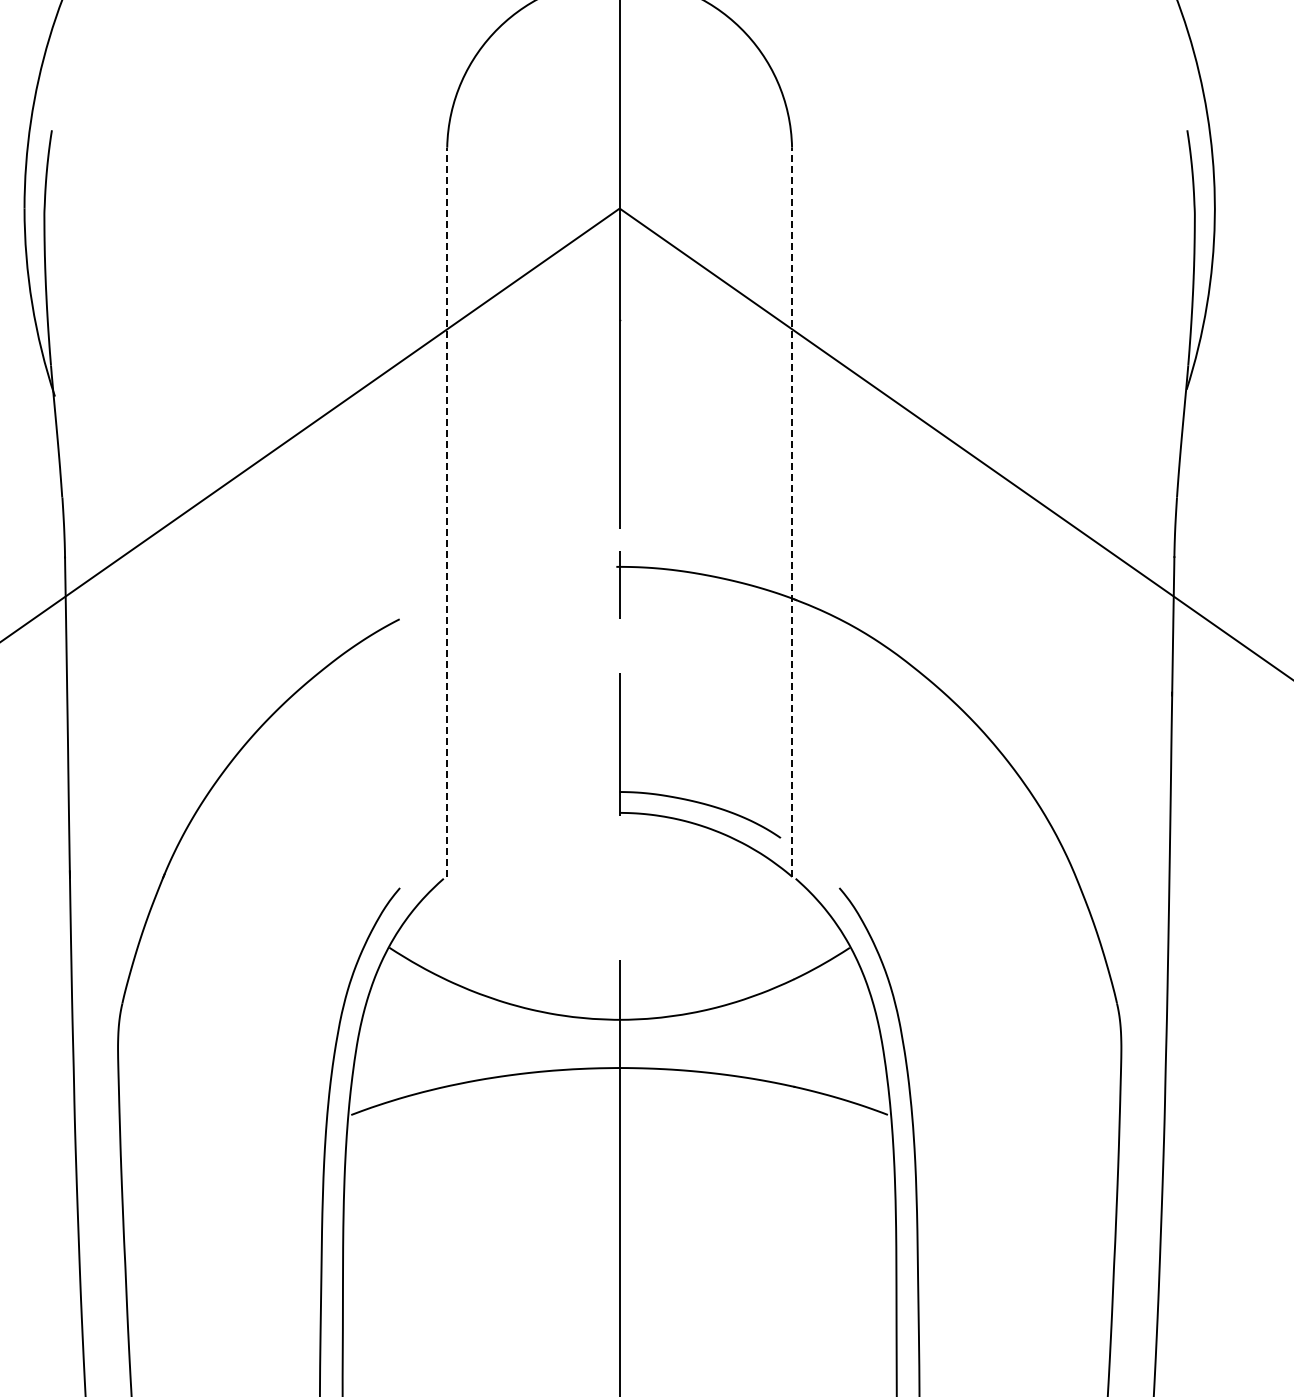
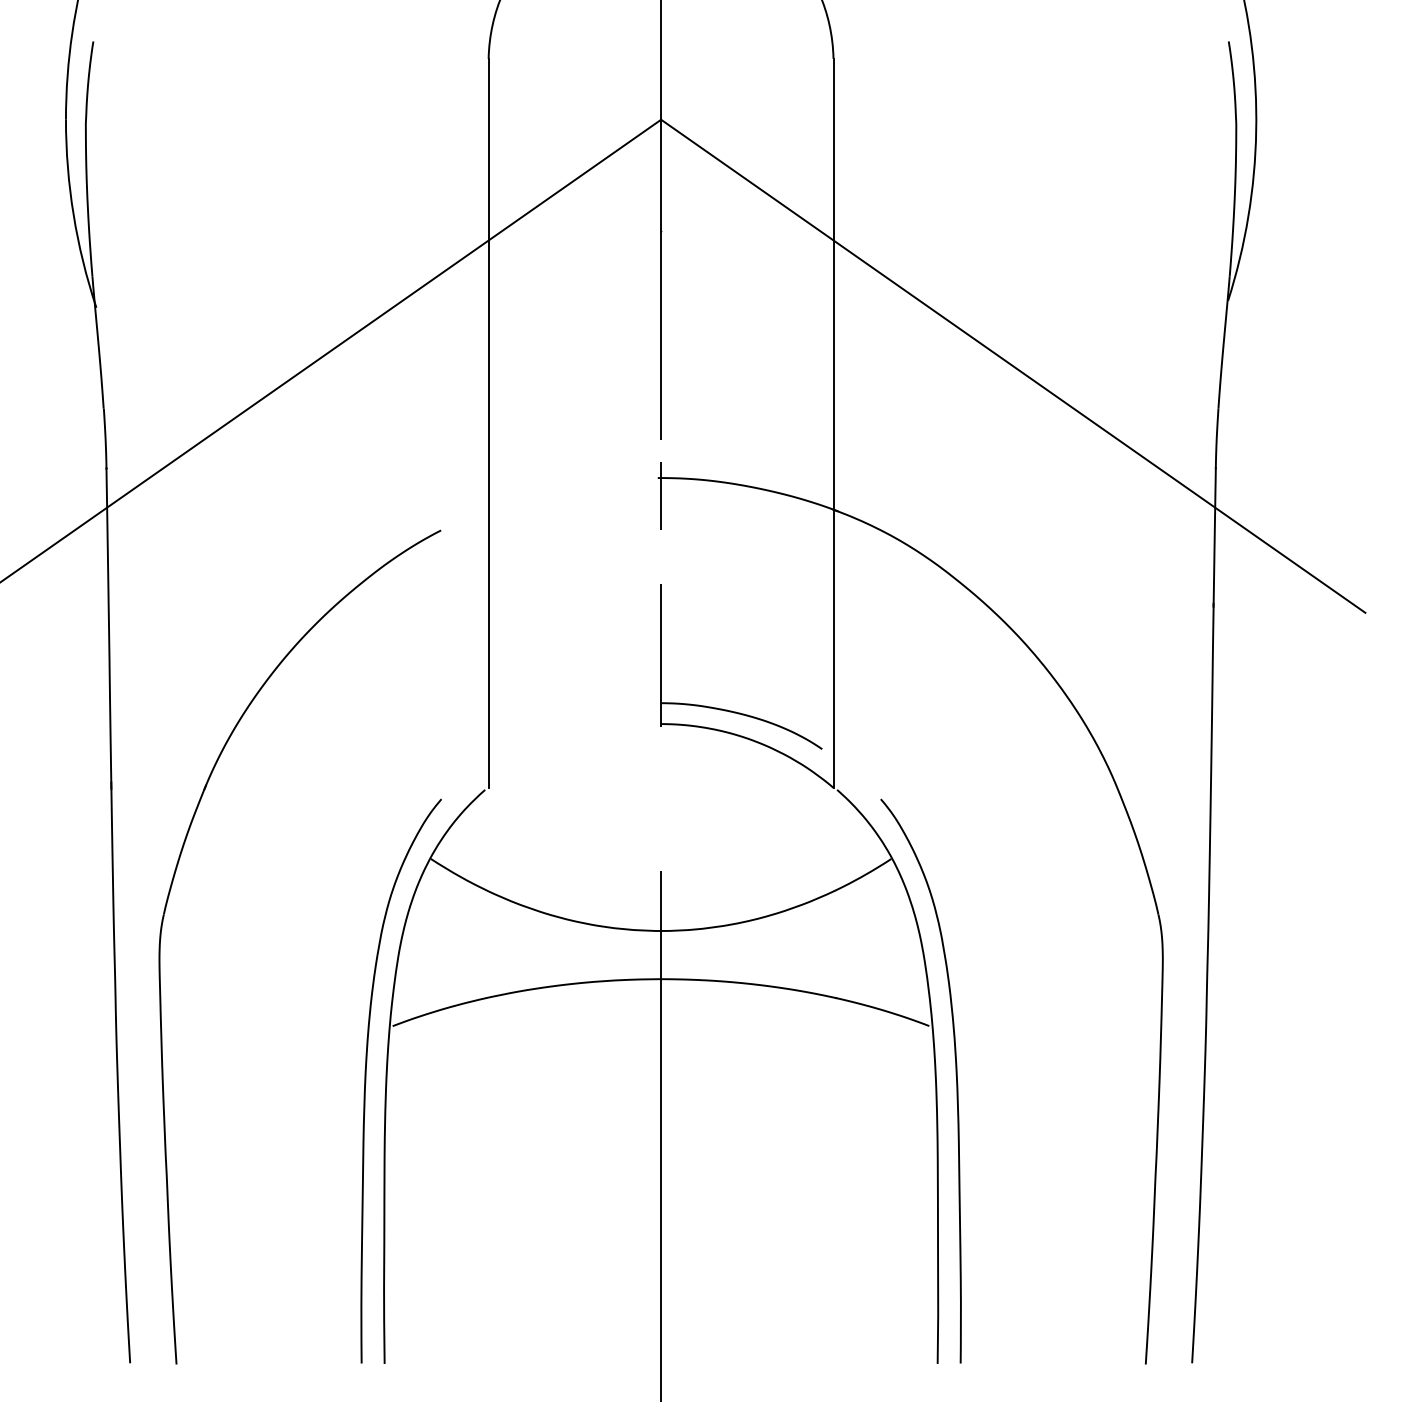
line: (792, 511) -> (833, 422), dashed -> solid
line: (447, 512) -> (488, 423), dashed -> solid

